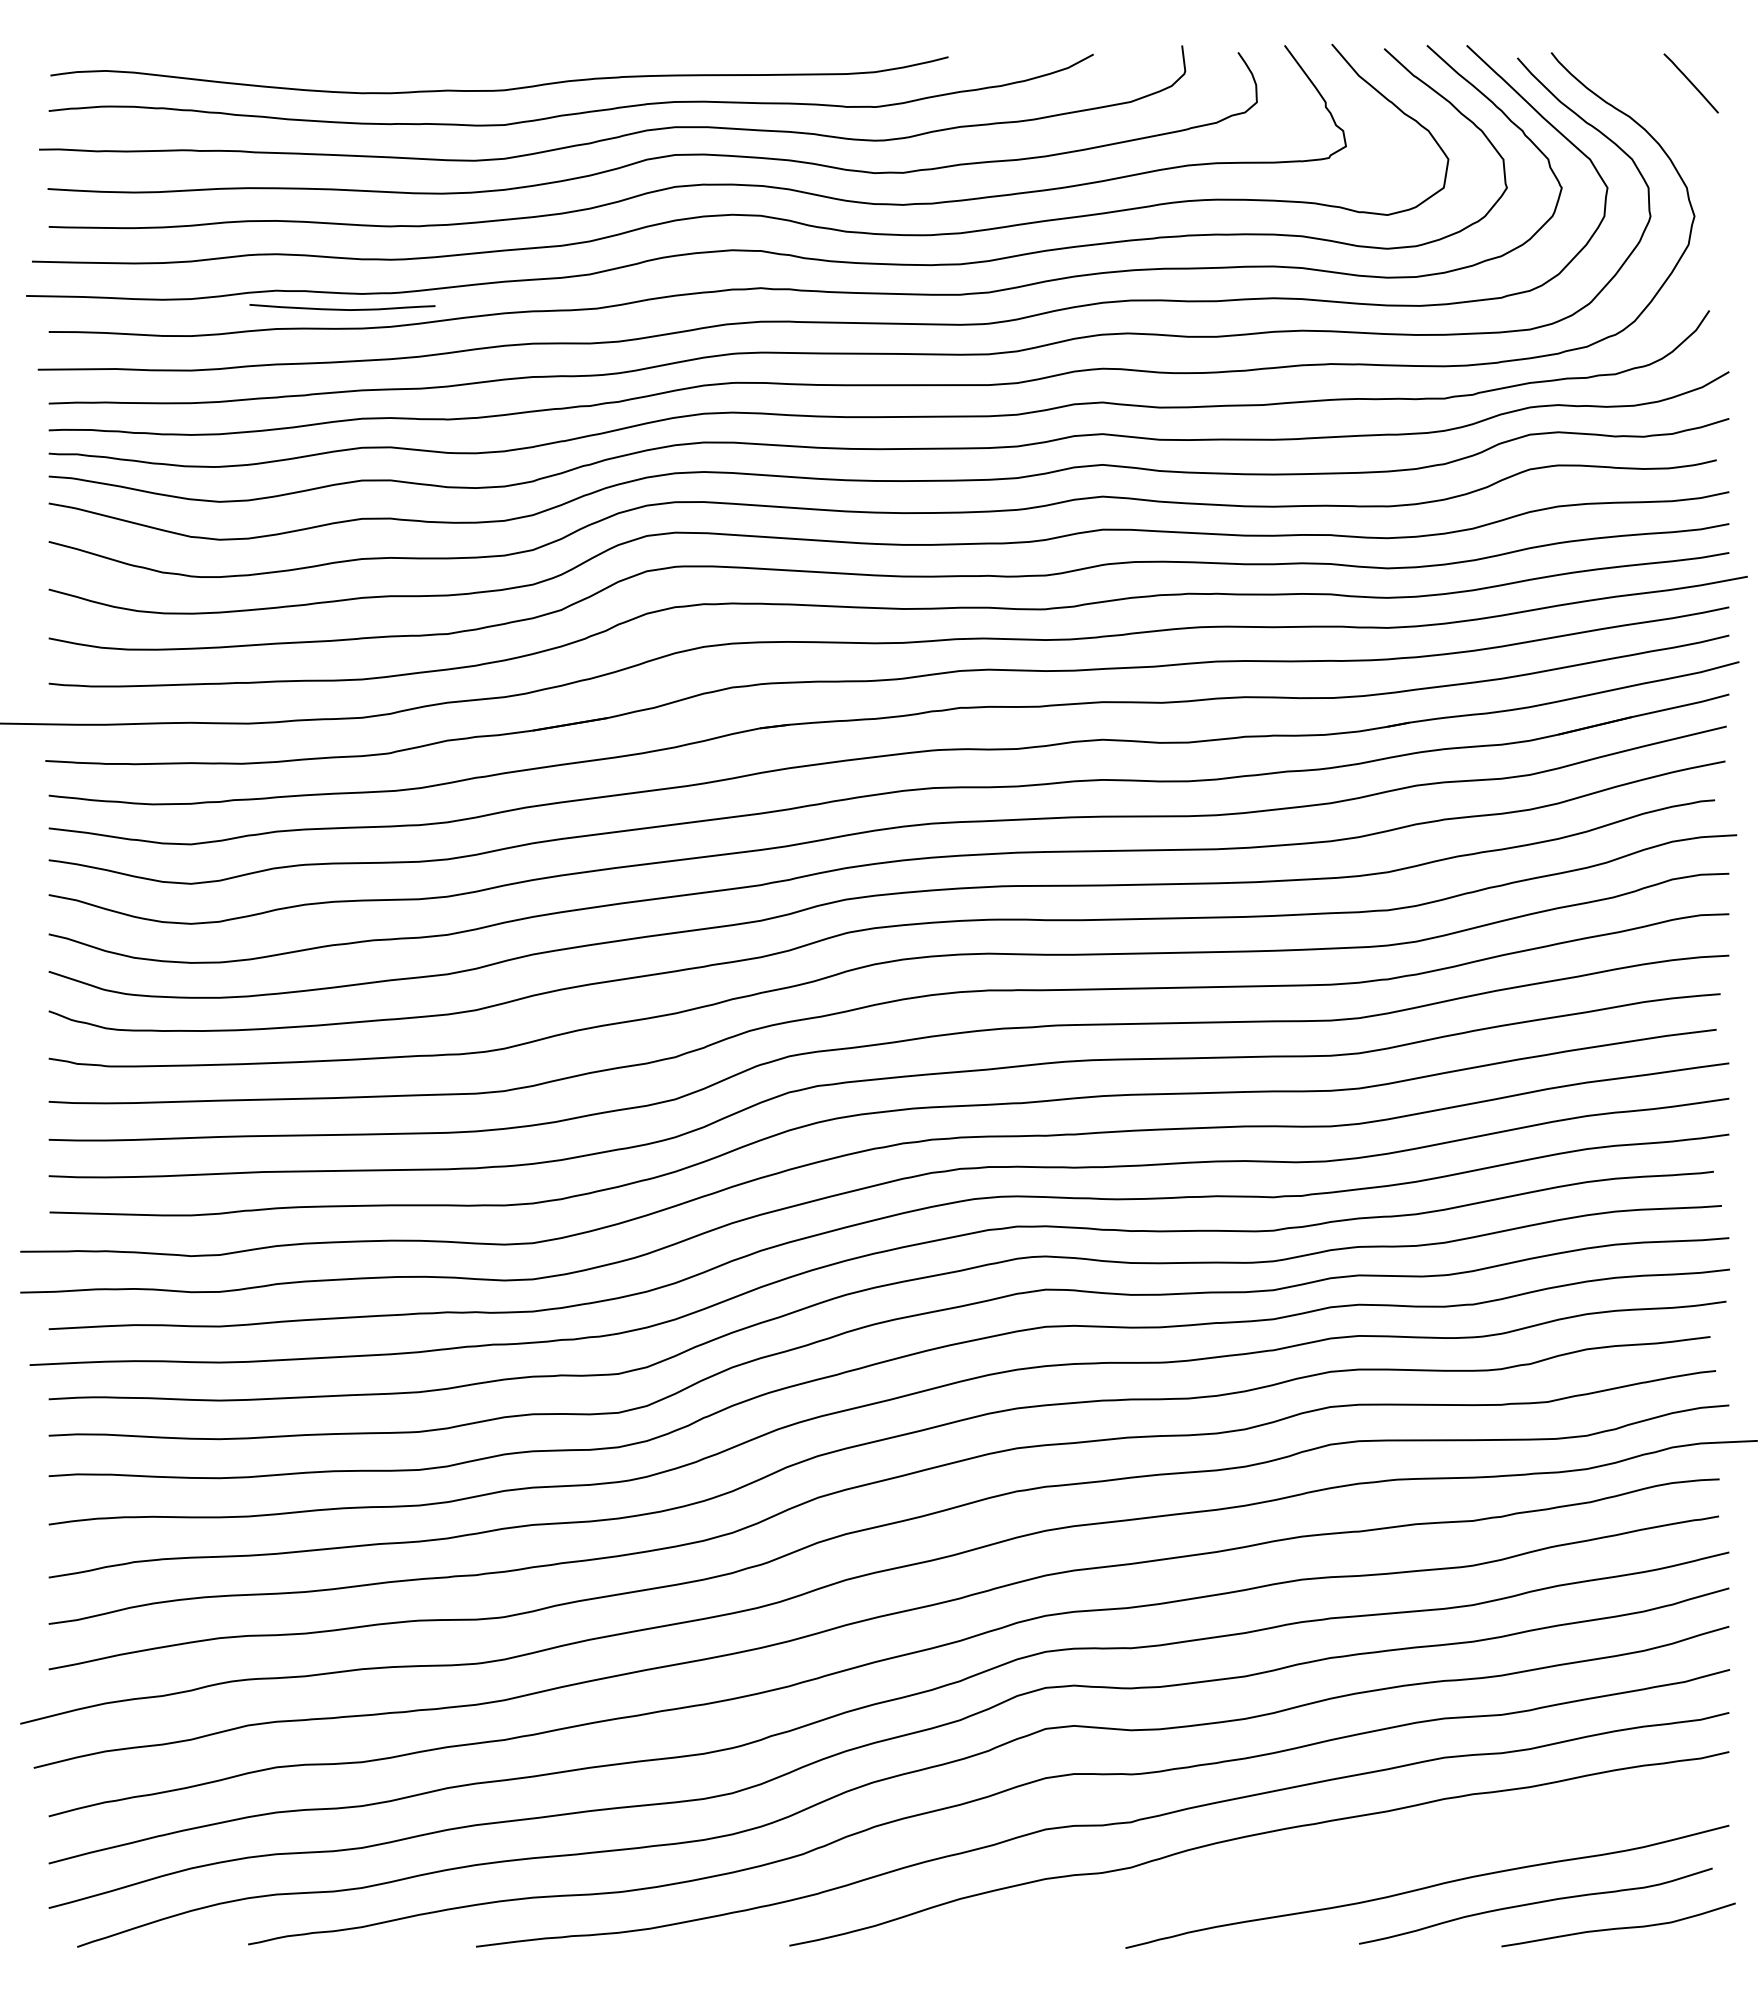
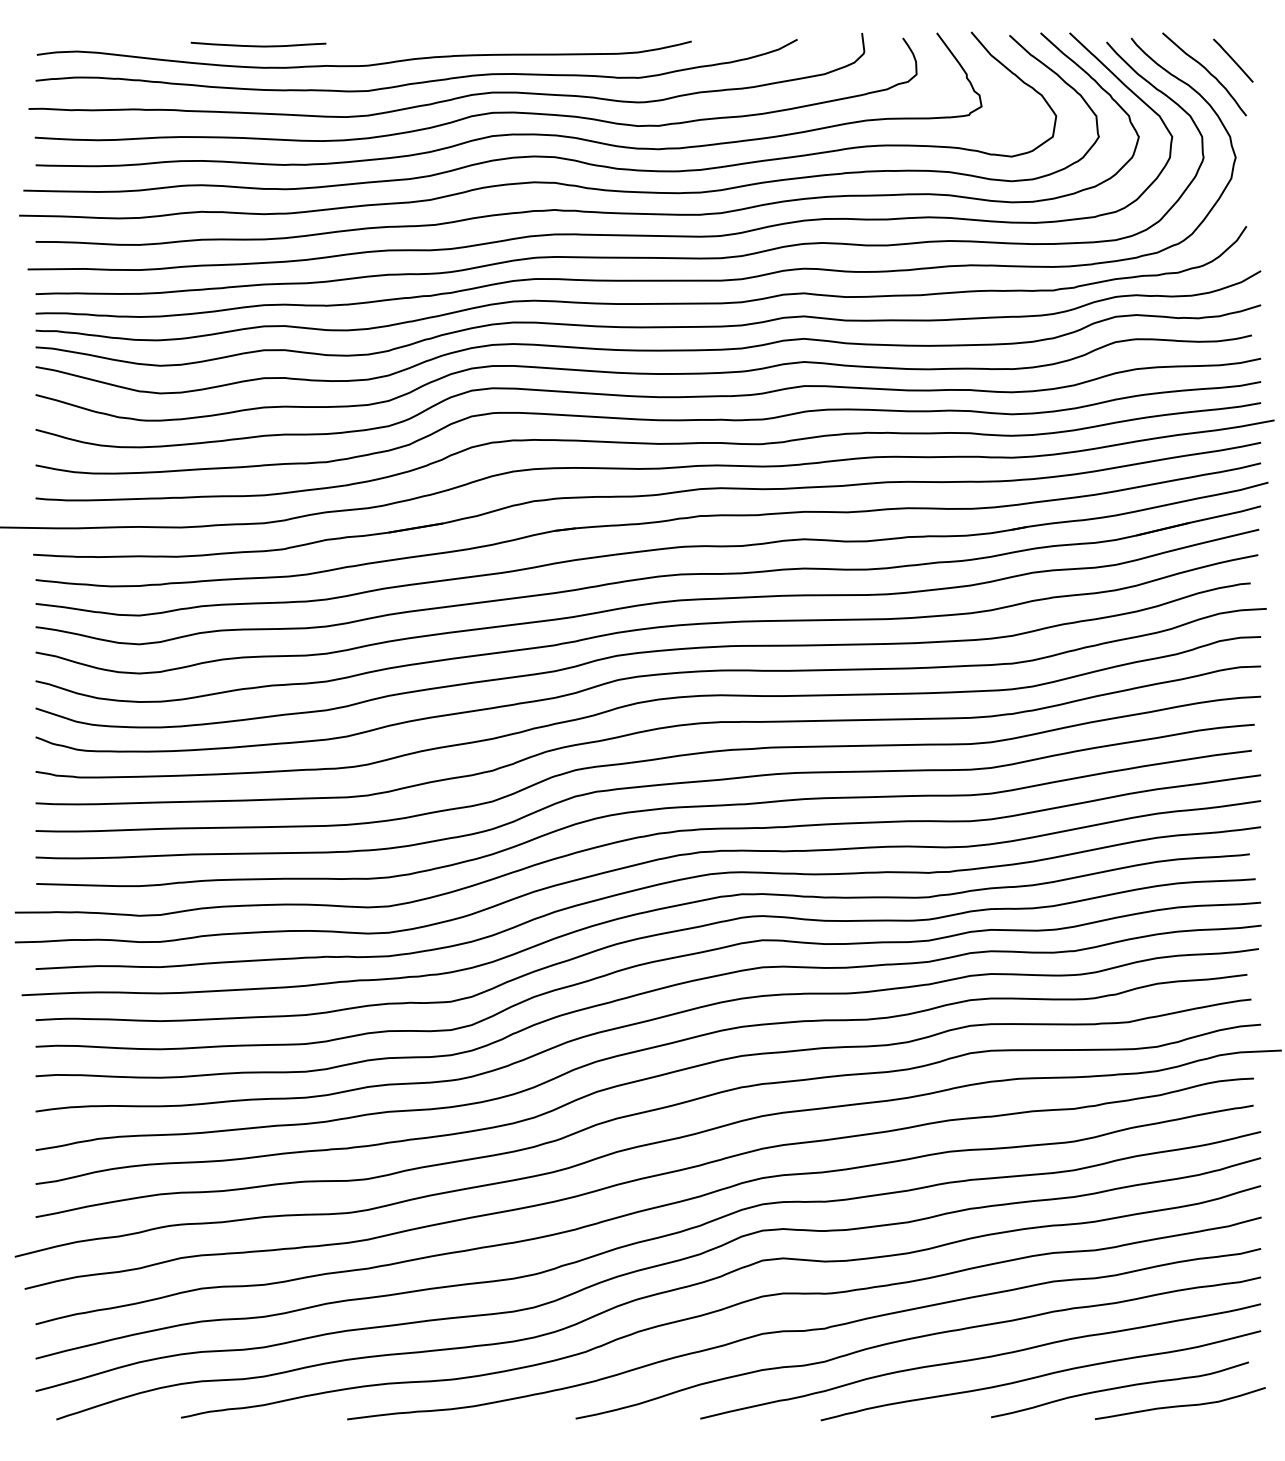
curve: (1655, 98) -> (1207, 71), added
curve: (341, 308) -> (257, 45), moved
curve: (1343, 1864) -> (979, 1359), added

